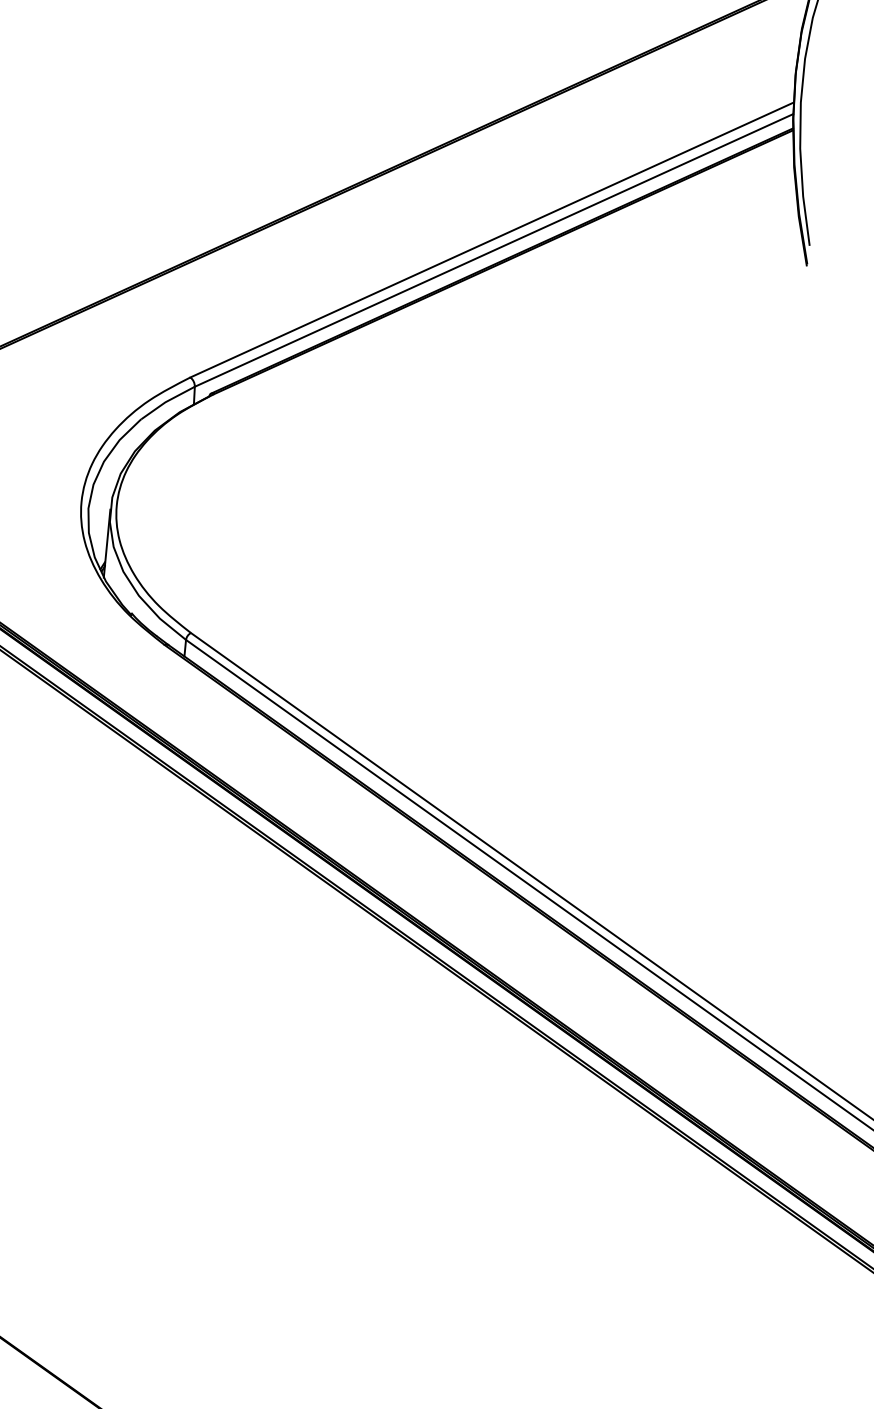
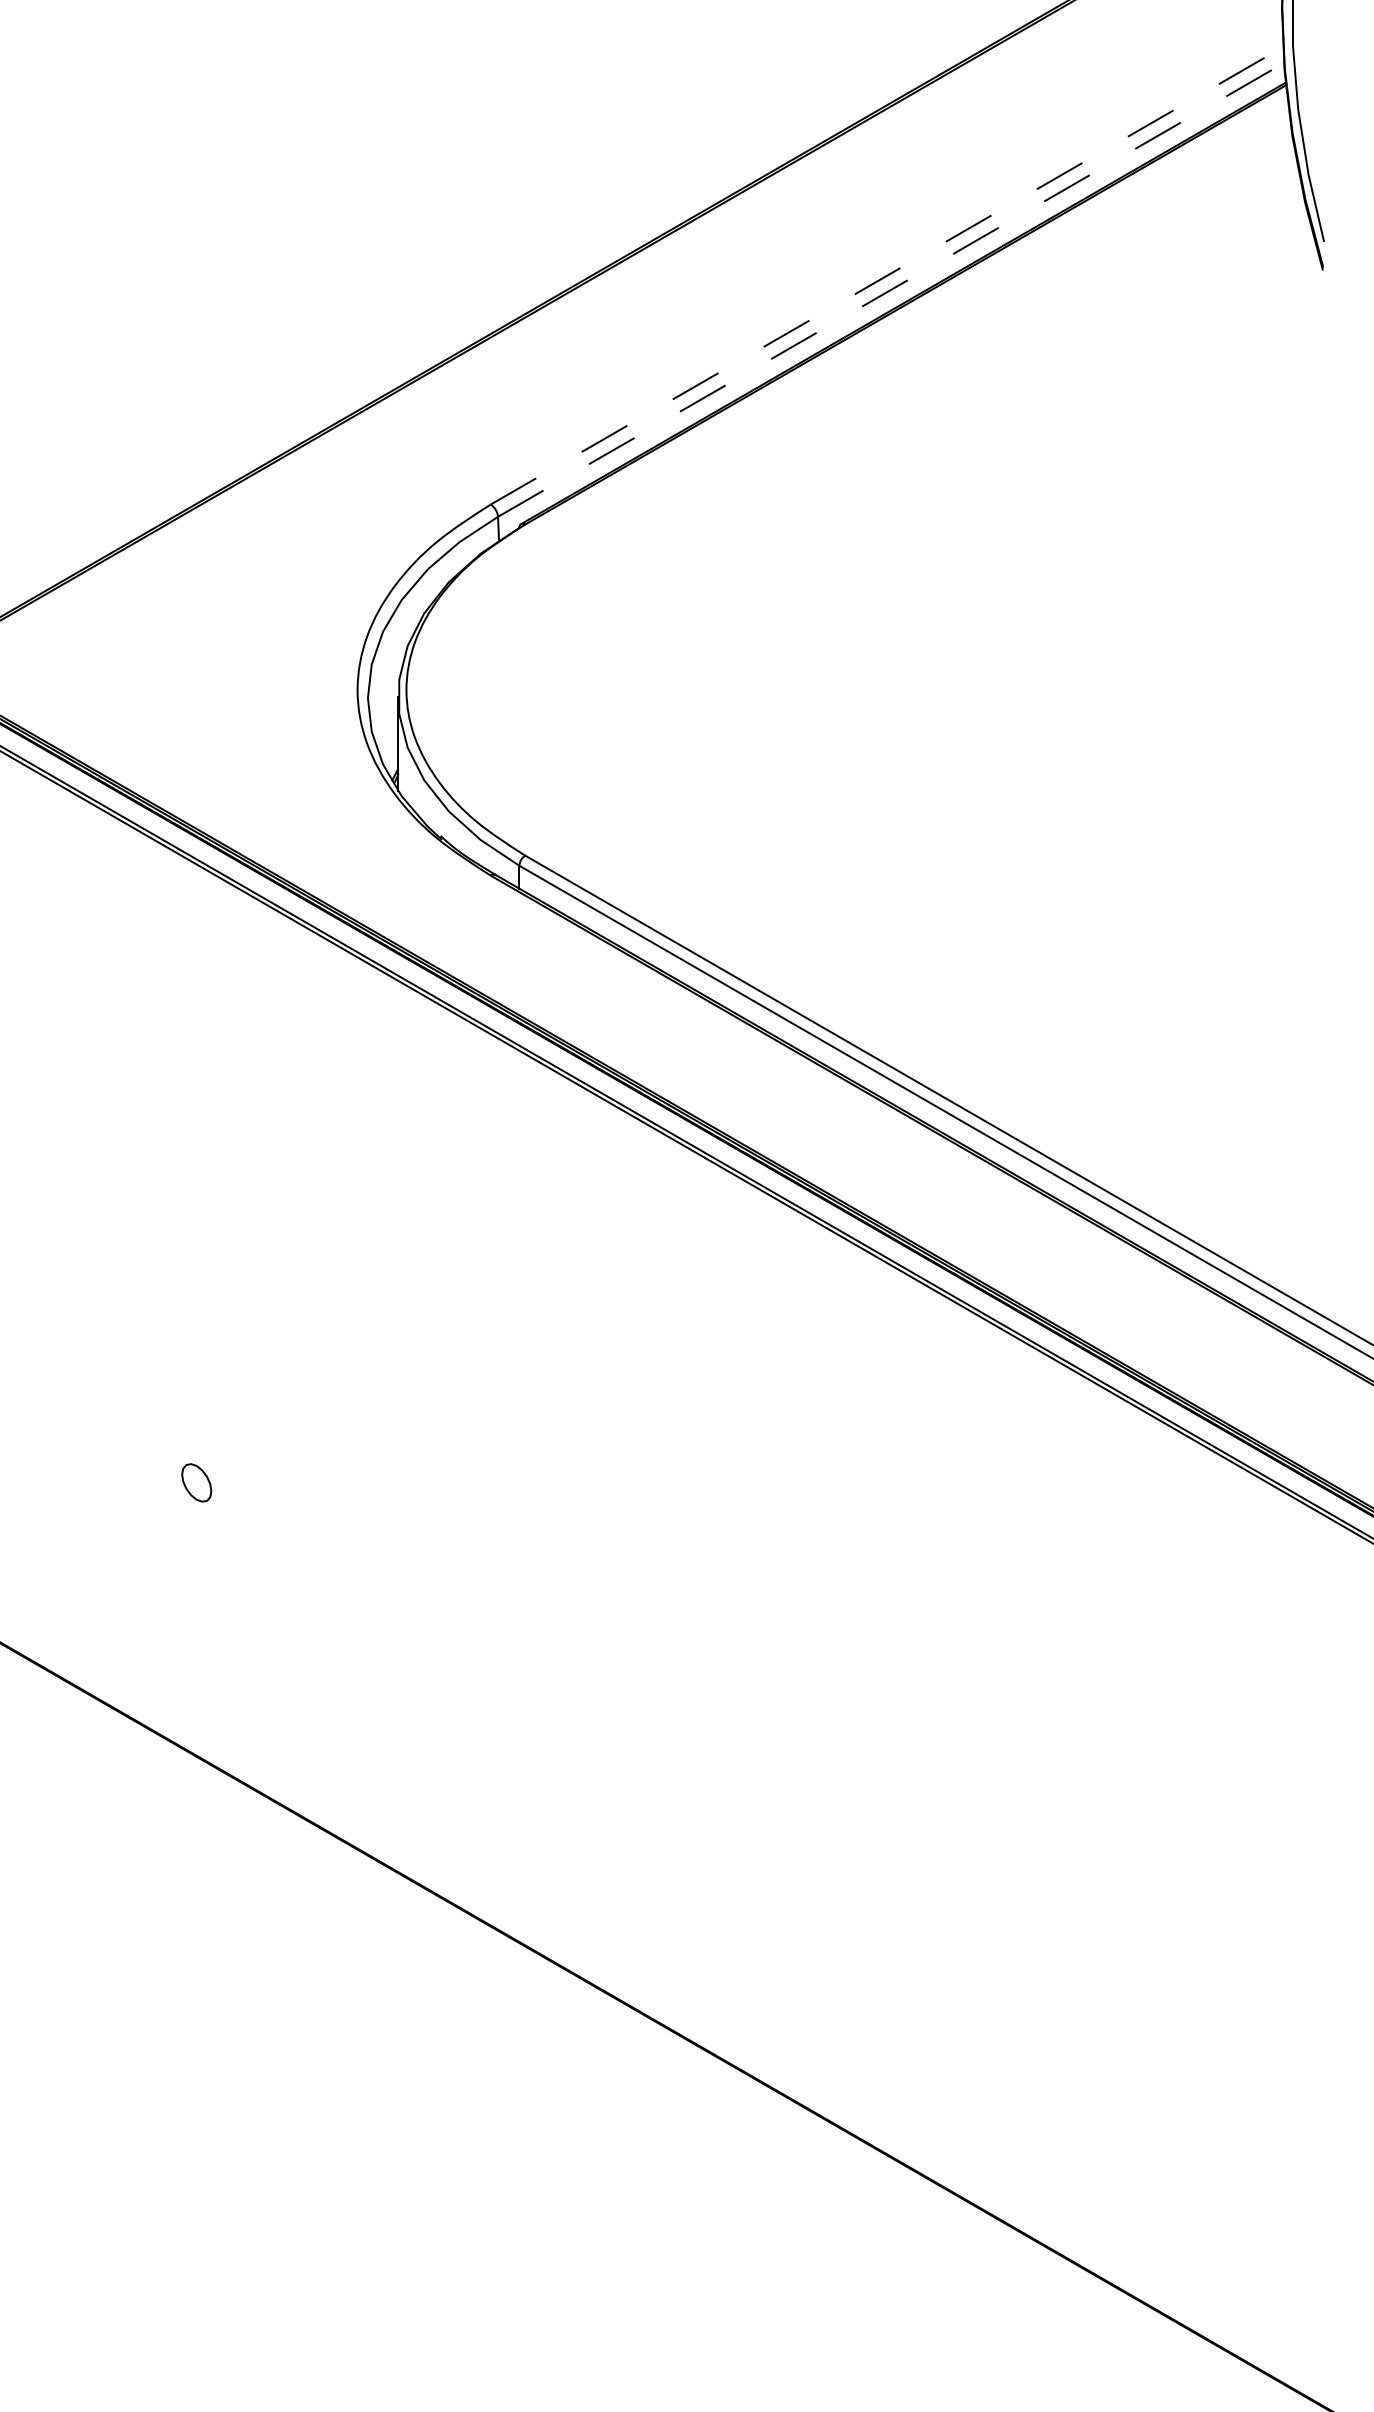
line: (492, 239) -> (887, 275), solid -> dashed
line: (494, 250) -> (891, 289), solid -> dashed

